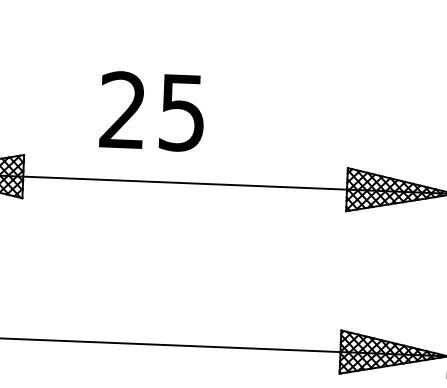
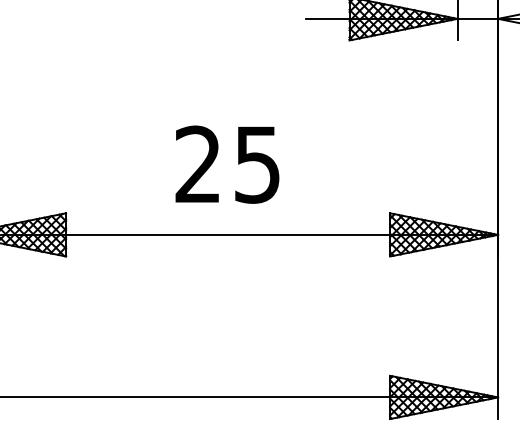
text: (152, 111) -> (227, 164), moved

